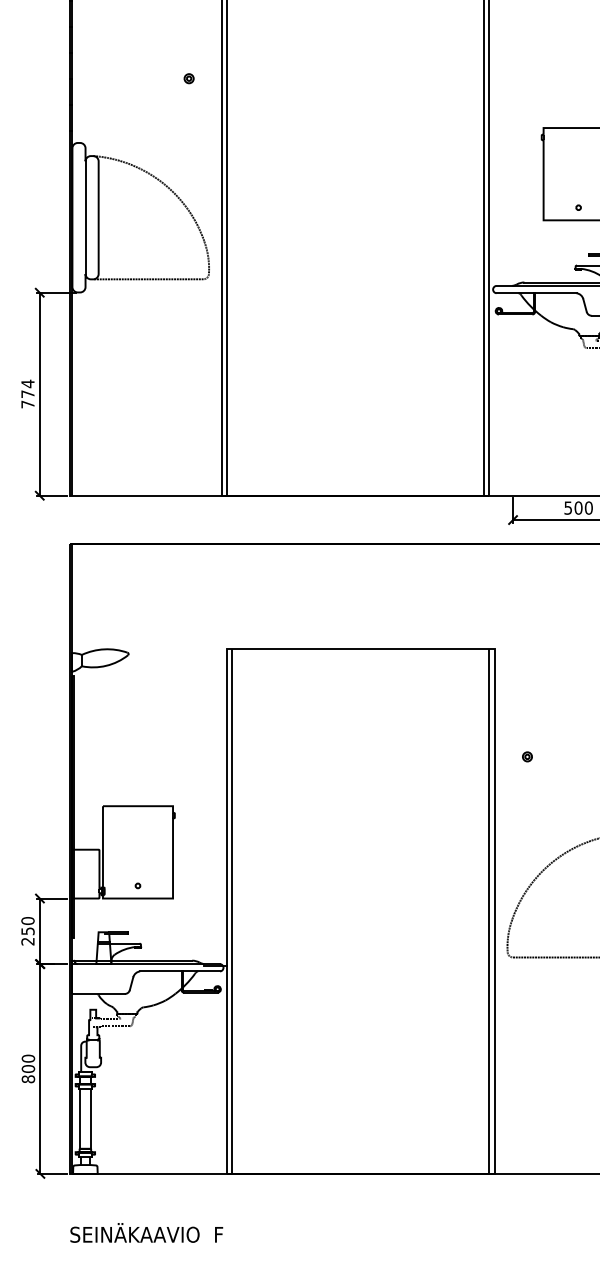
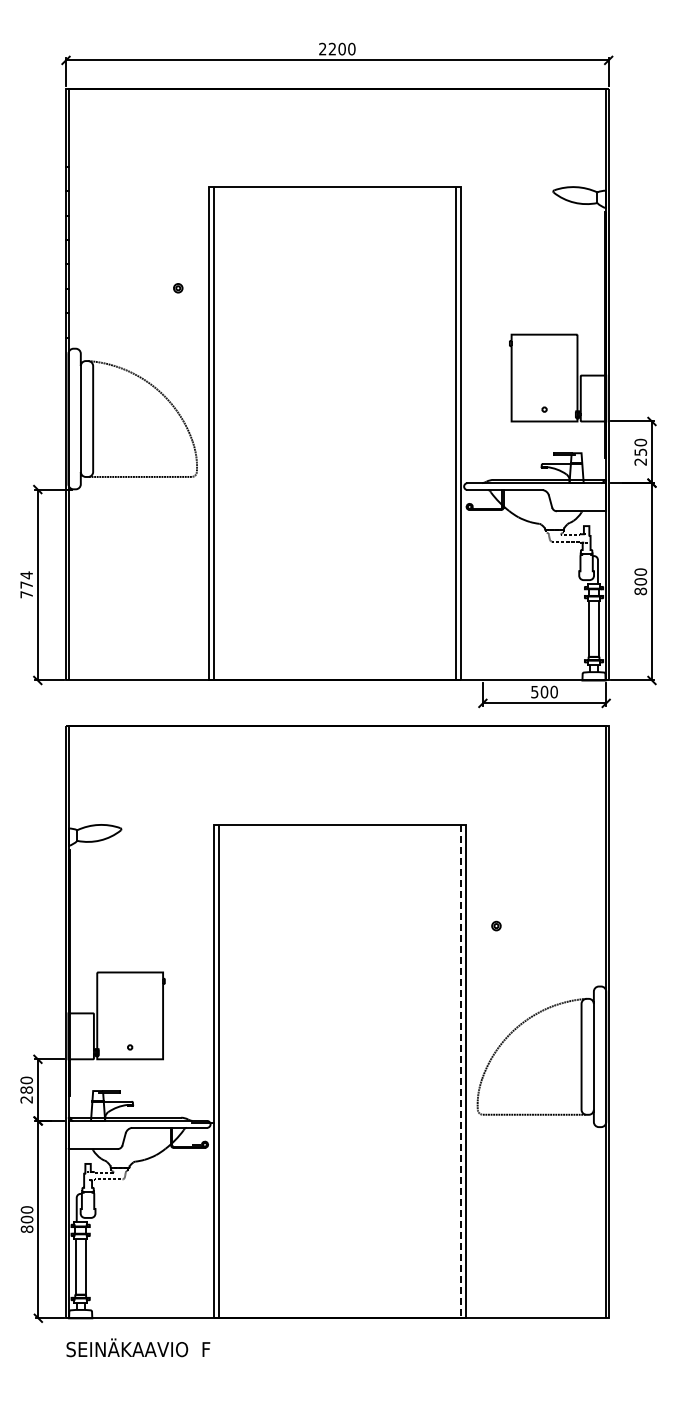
line: (489, 911) -> (460, 1071), solid -> dashed
text: (27, 930) -> (26, 1089), 250 -> 280
text: (146, 1232) -> (138, 1347), moved

